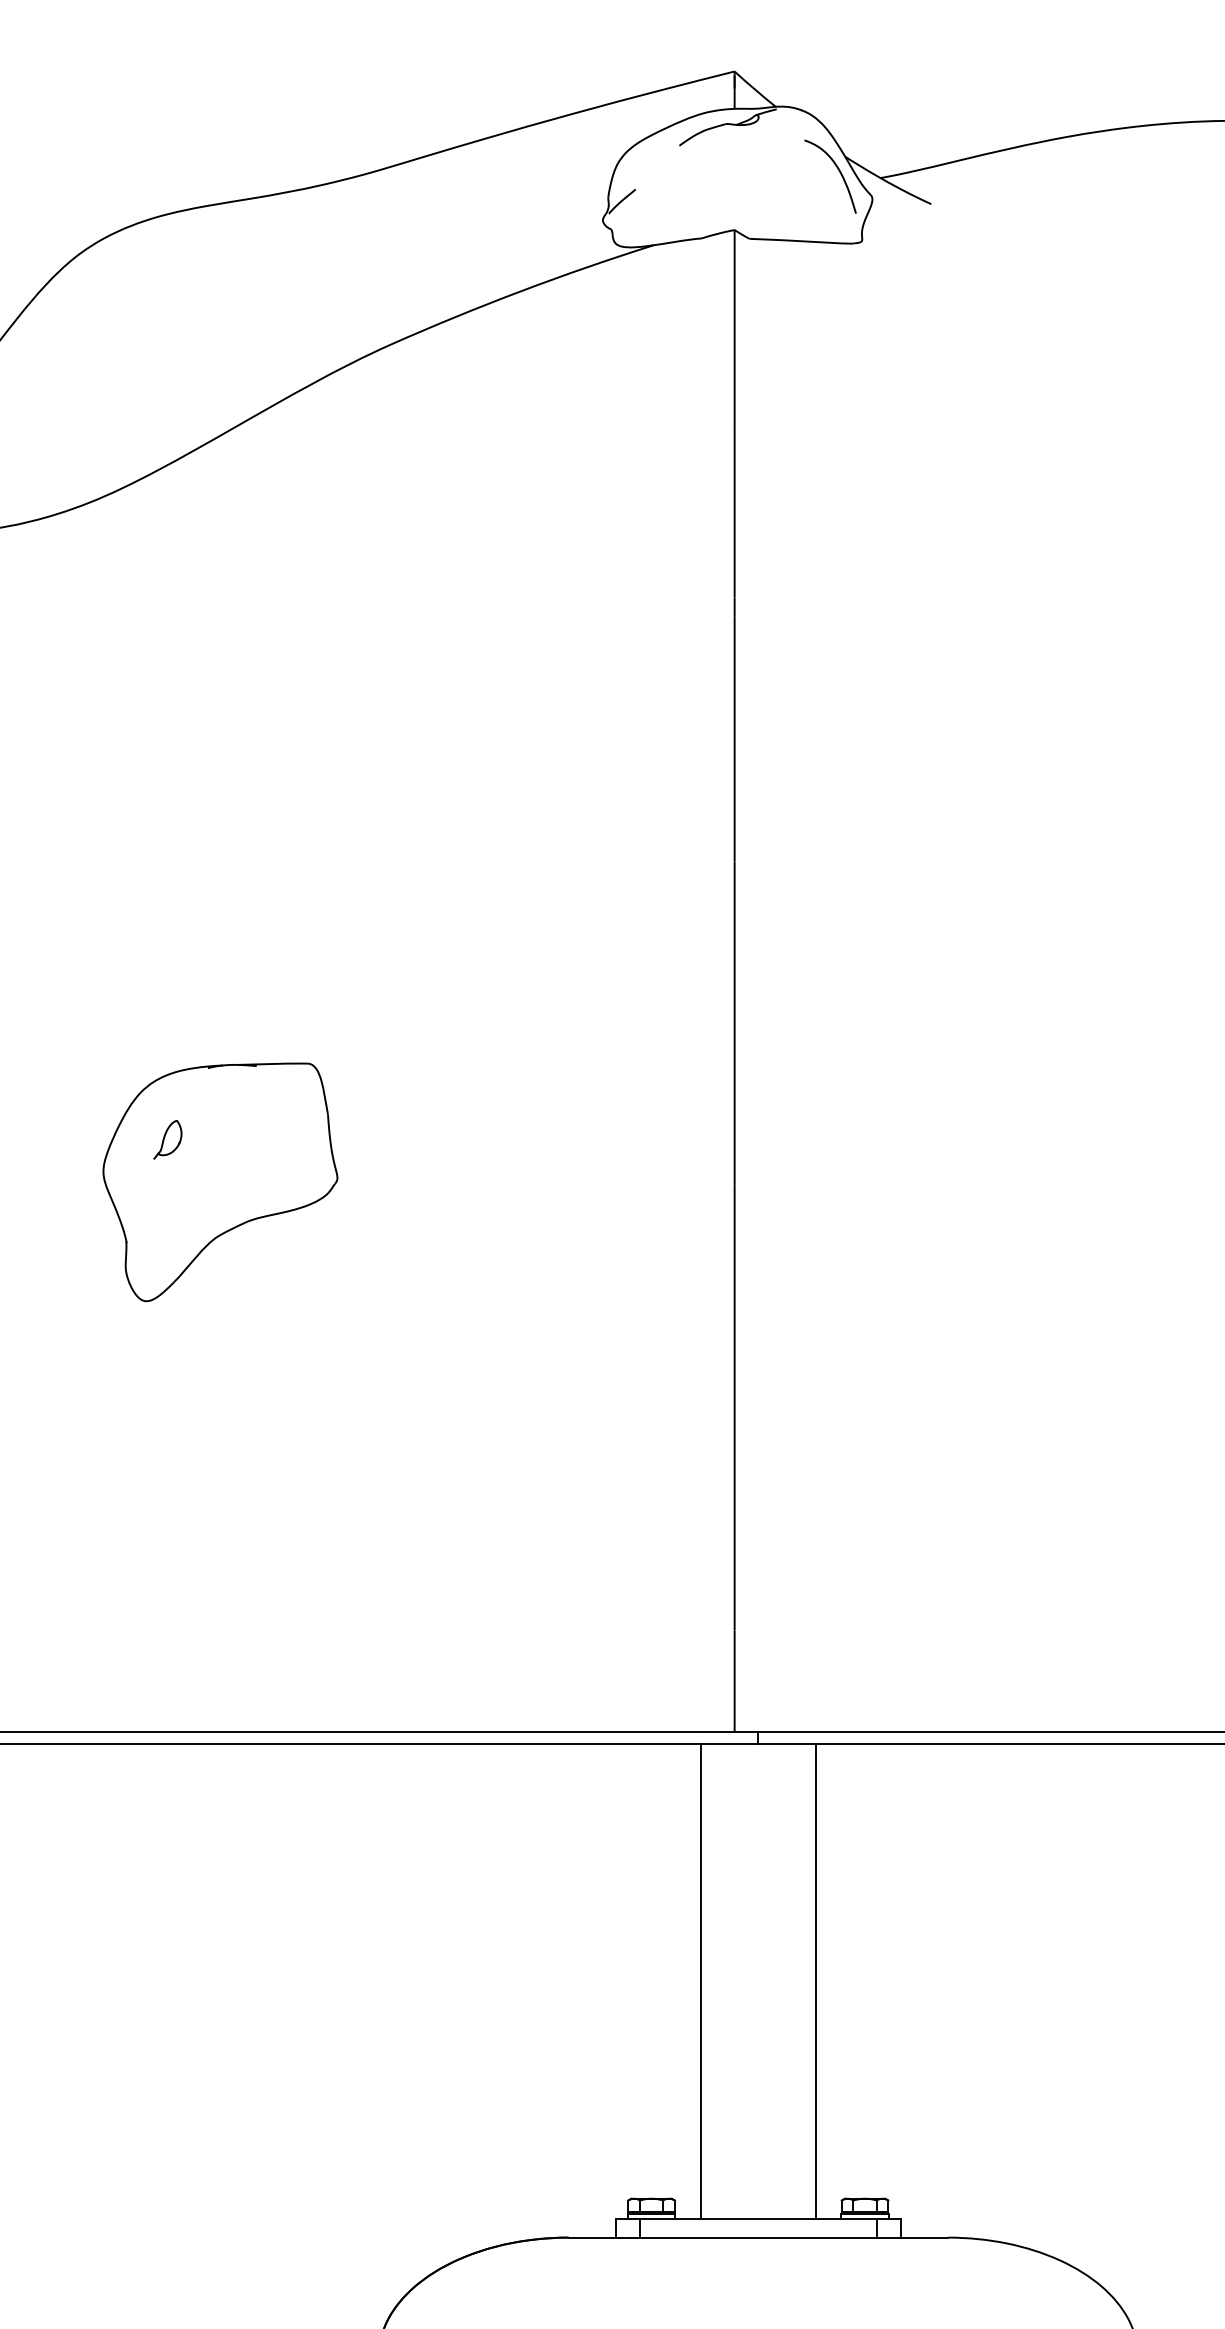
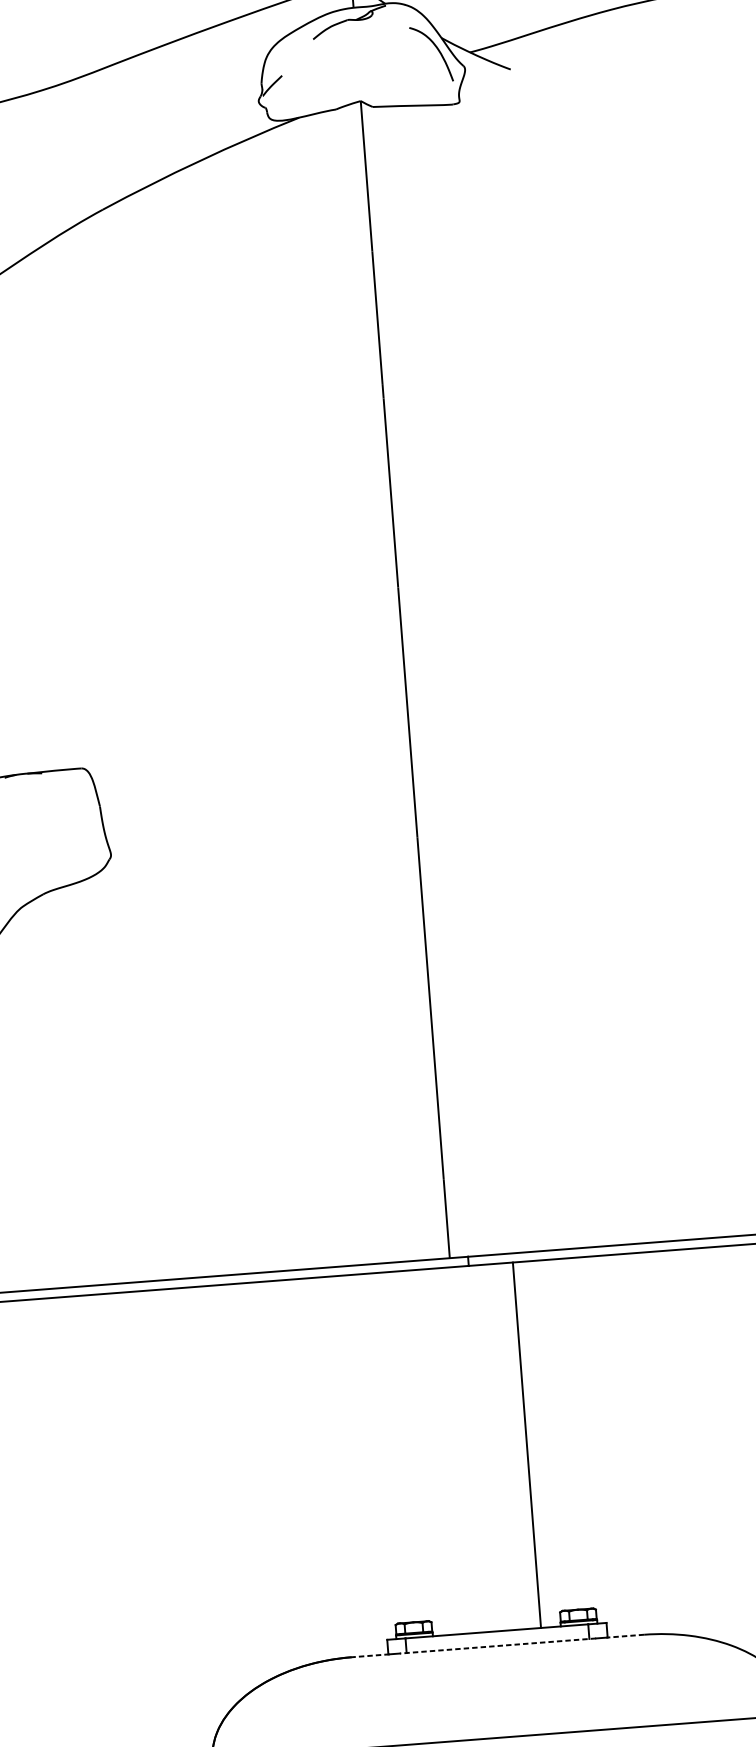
line: (701, 1981) -> (439, 1452), removed
line: (593, 2237) -> (371, 1655), solid -> dashed
line: (757, 2237) -> (497, 1645), solid -> dashed
line: (923, 2237) -> (625, 1636), solid -> dashed

